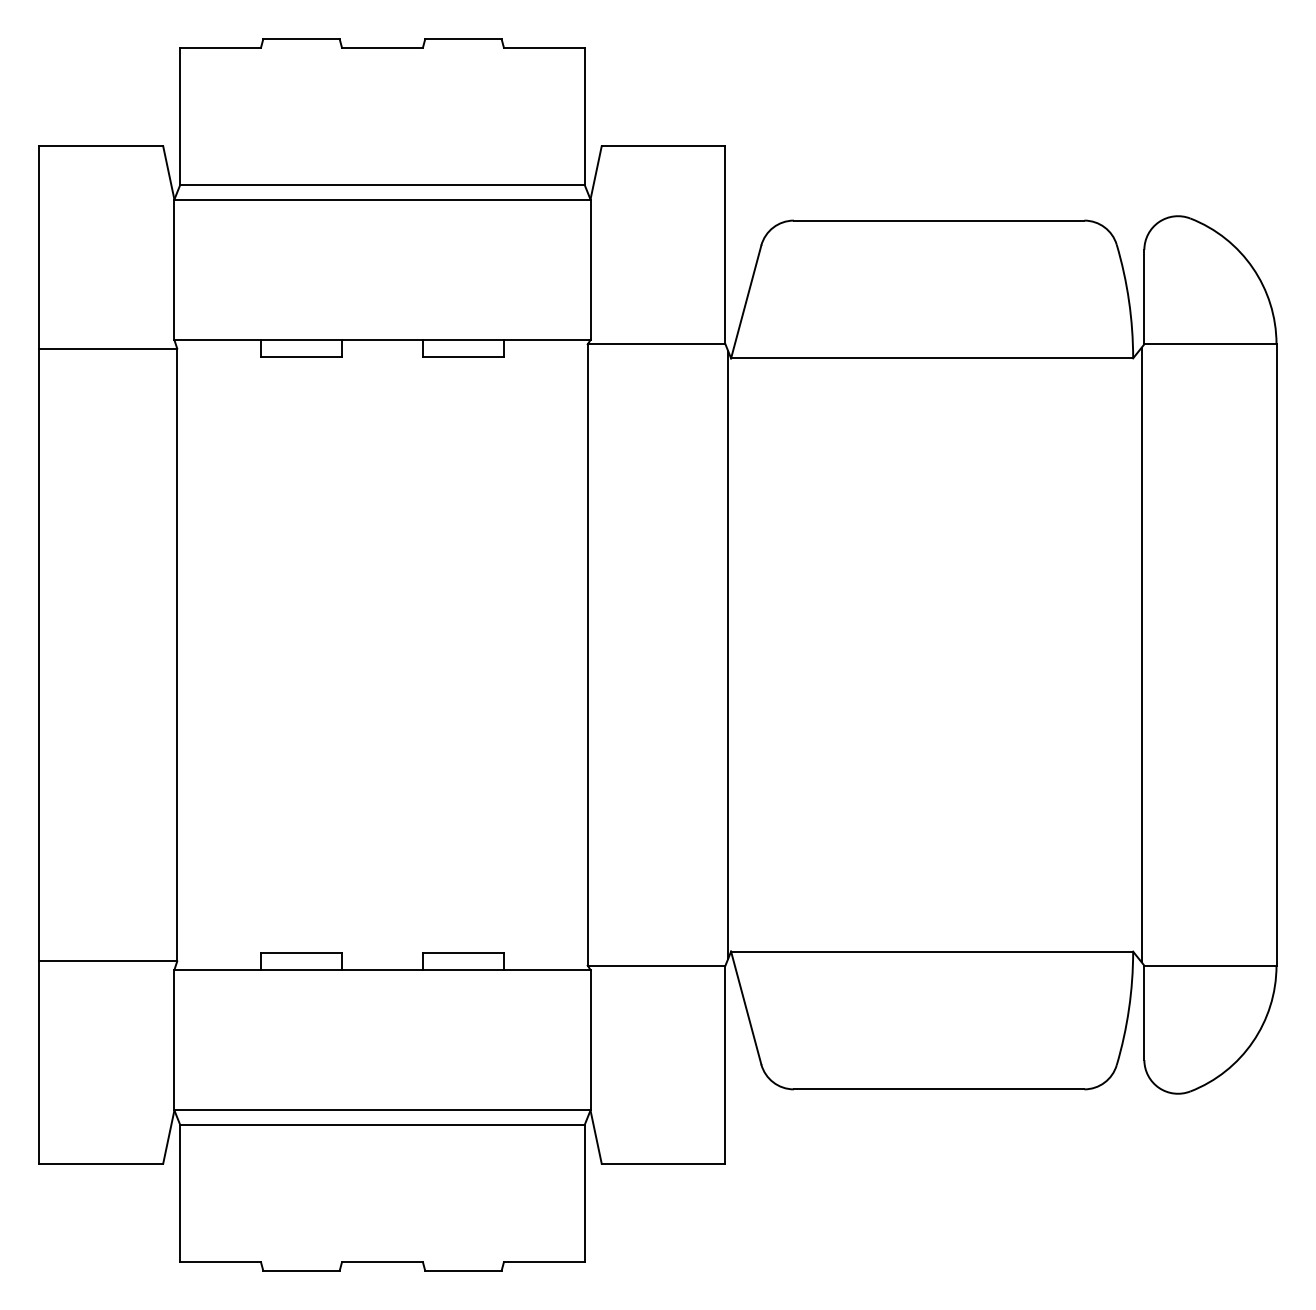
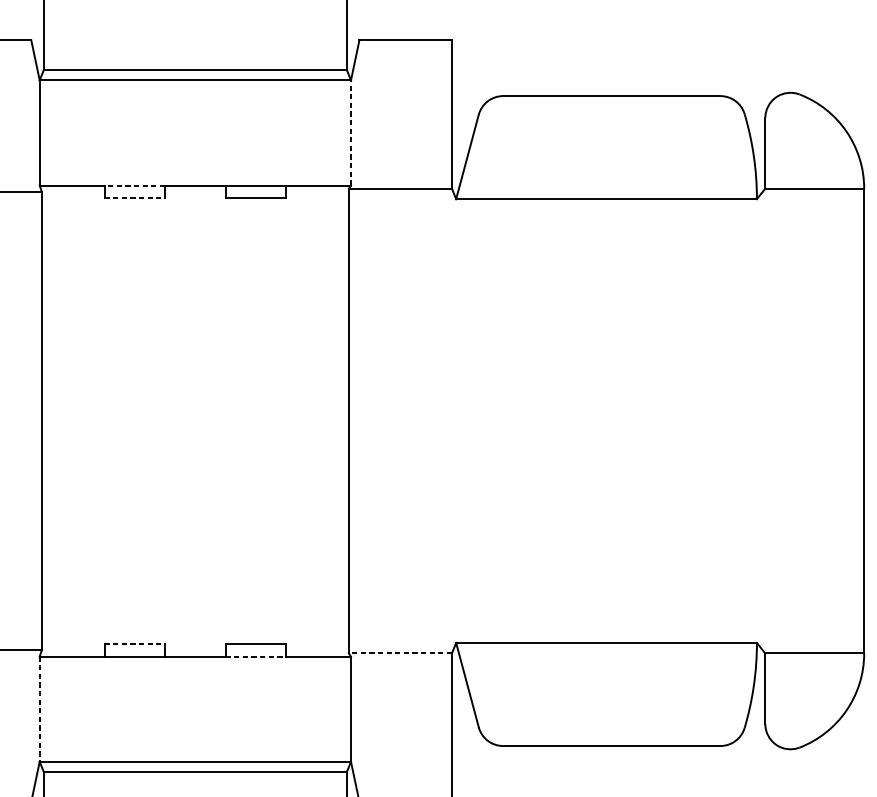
line: (590, 269) -> (350, 132), solid -> dashed
line: (301, 340) -> (134, 185), solid -> dashed
line: (302, 356) -> (135, 197), solid -> dashed
line: (728, 654) -> (454, 420), removed
line: (1141, 654) -> (763, 420), removed
line: (302, 952) -> (135, 643), solid -> dashed
line: (656, 965) -> (400, 653), solid -> dashed
line: (463, 969) -> (255, 656), solid -> dashed
line: (174, 1040) -> (39, 709), solid -> dashed

